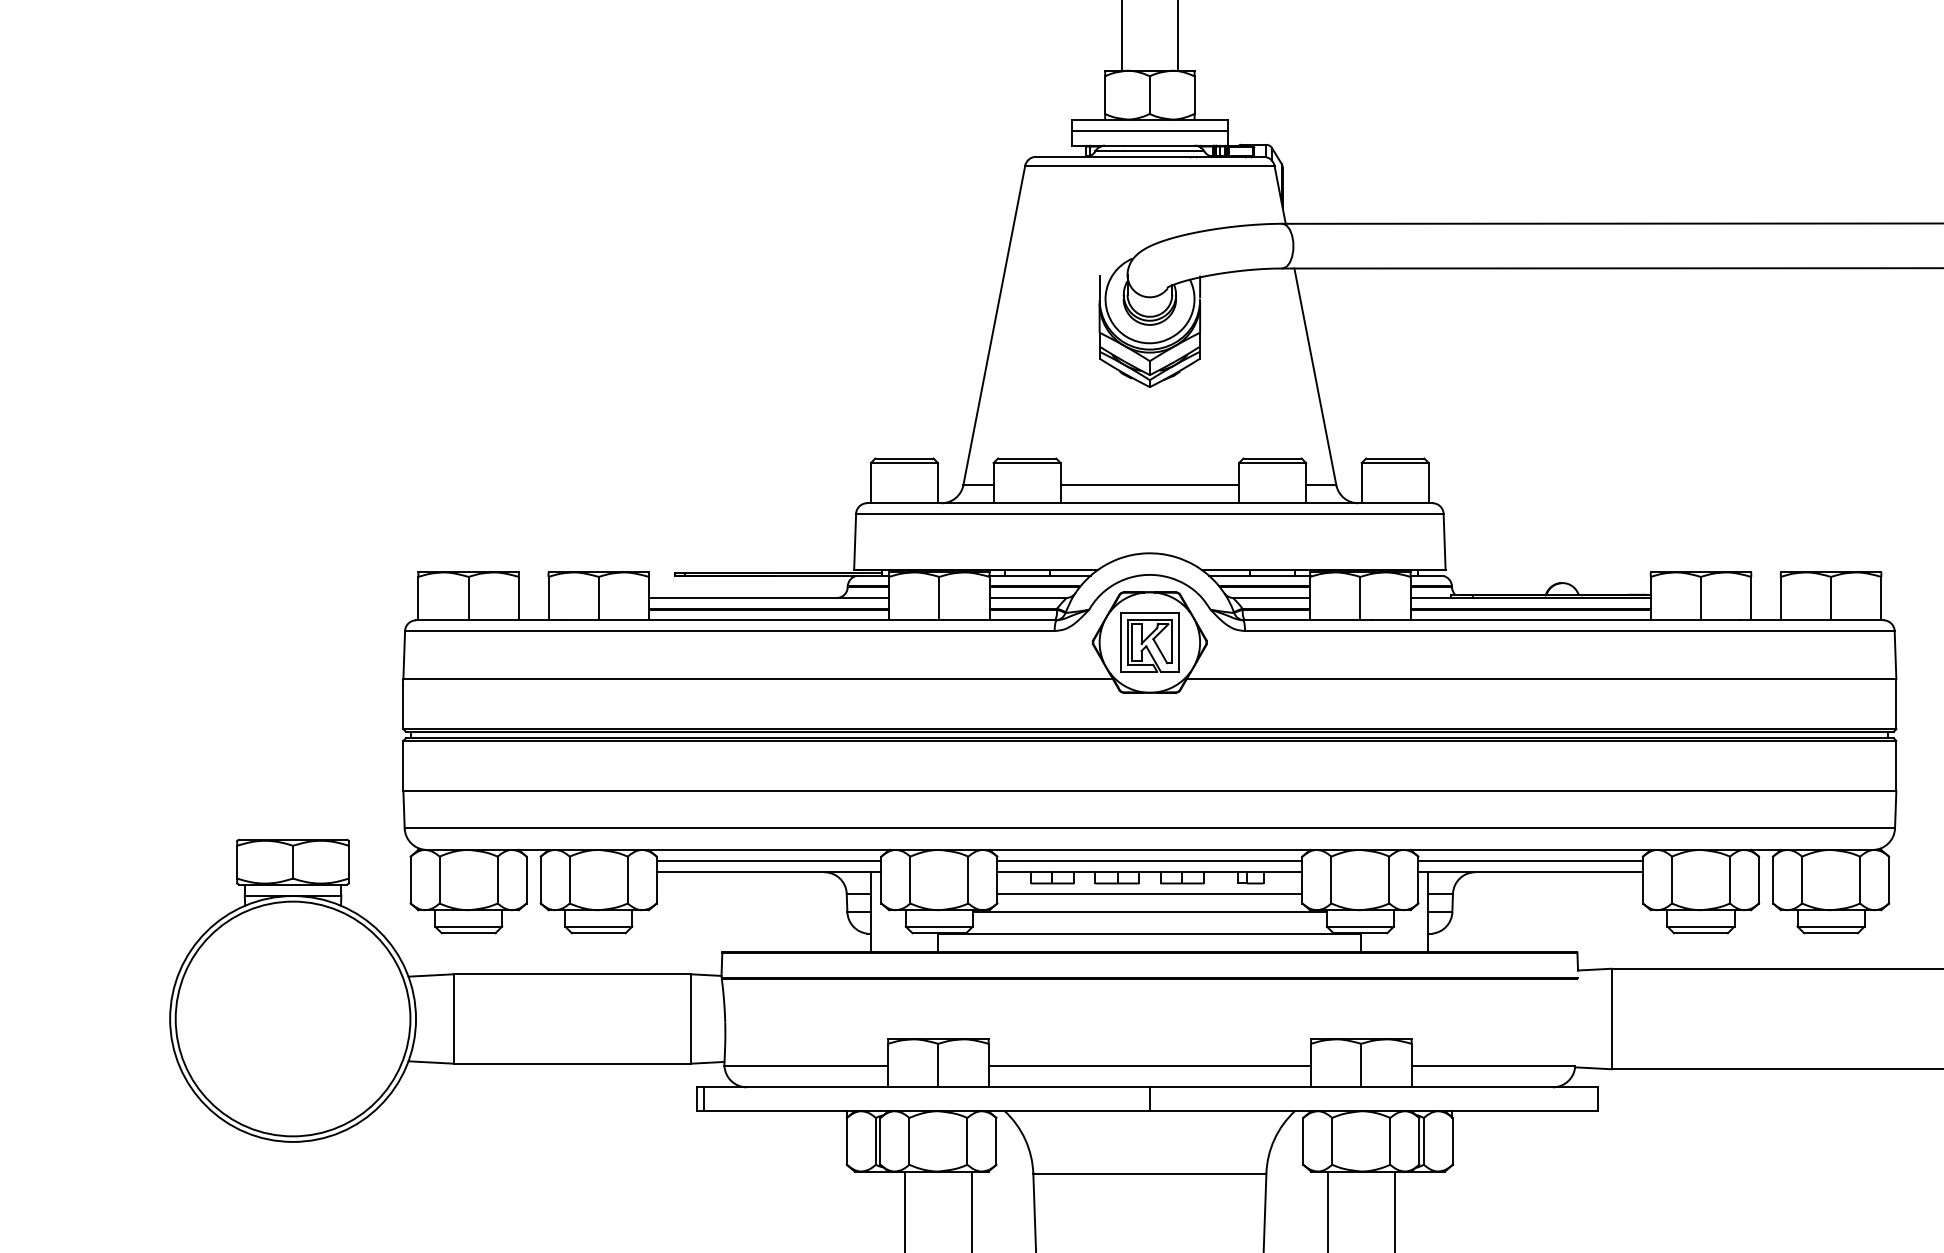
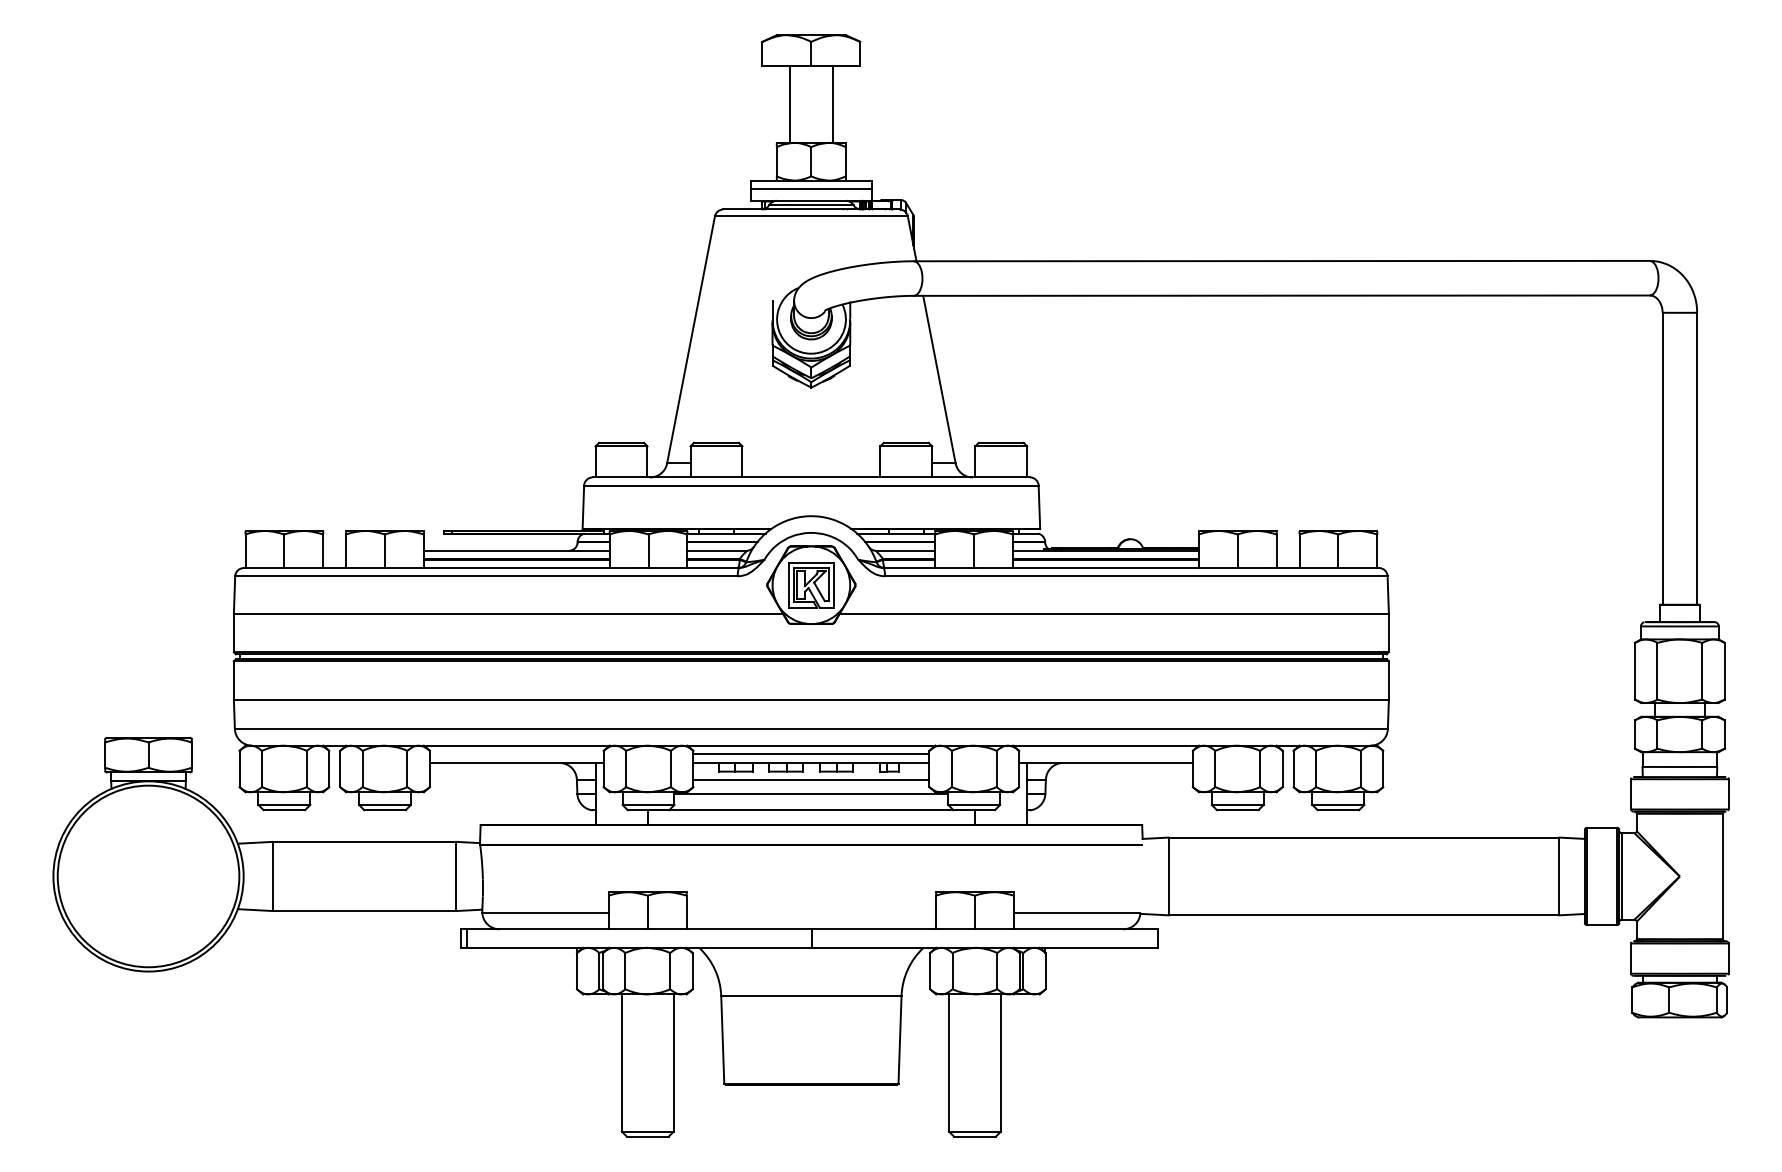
line: (1150, 485) -> (811, 463), removed
line: (768, 861) -> (516, 754), removed
line: (1530, 861) -> (1105, 754), removed
line: (1150, 1065) -> (811, 912), removed

